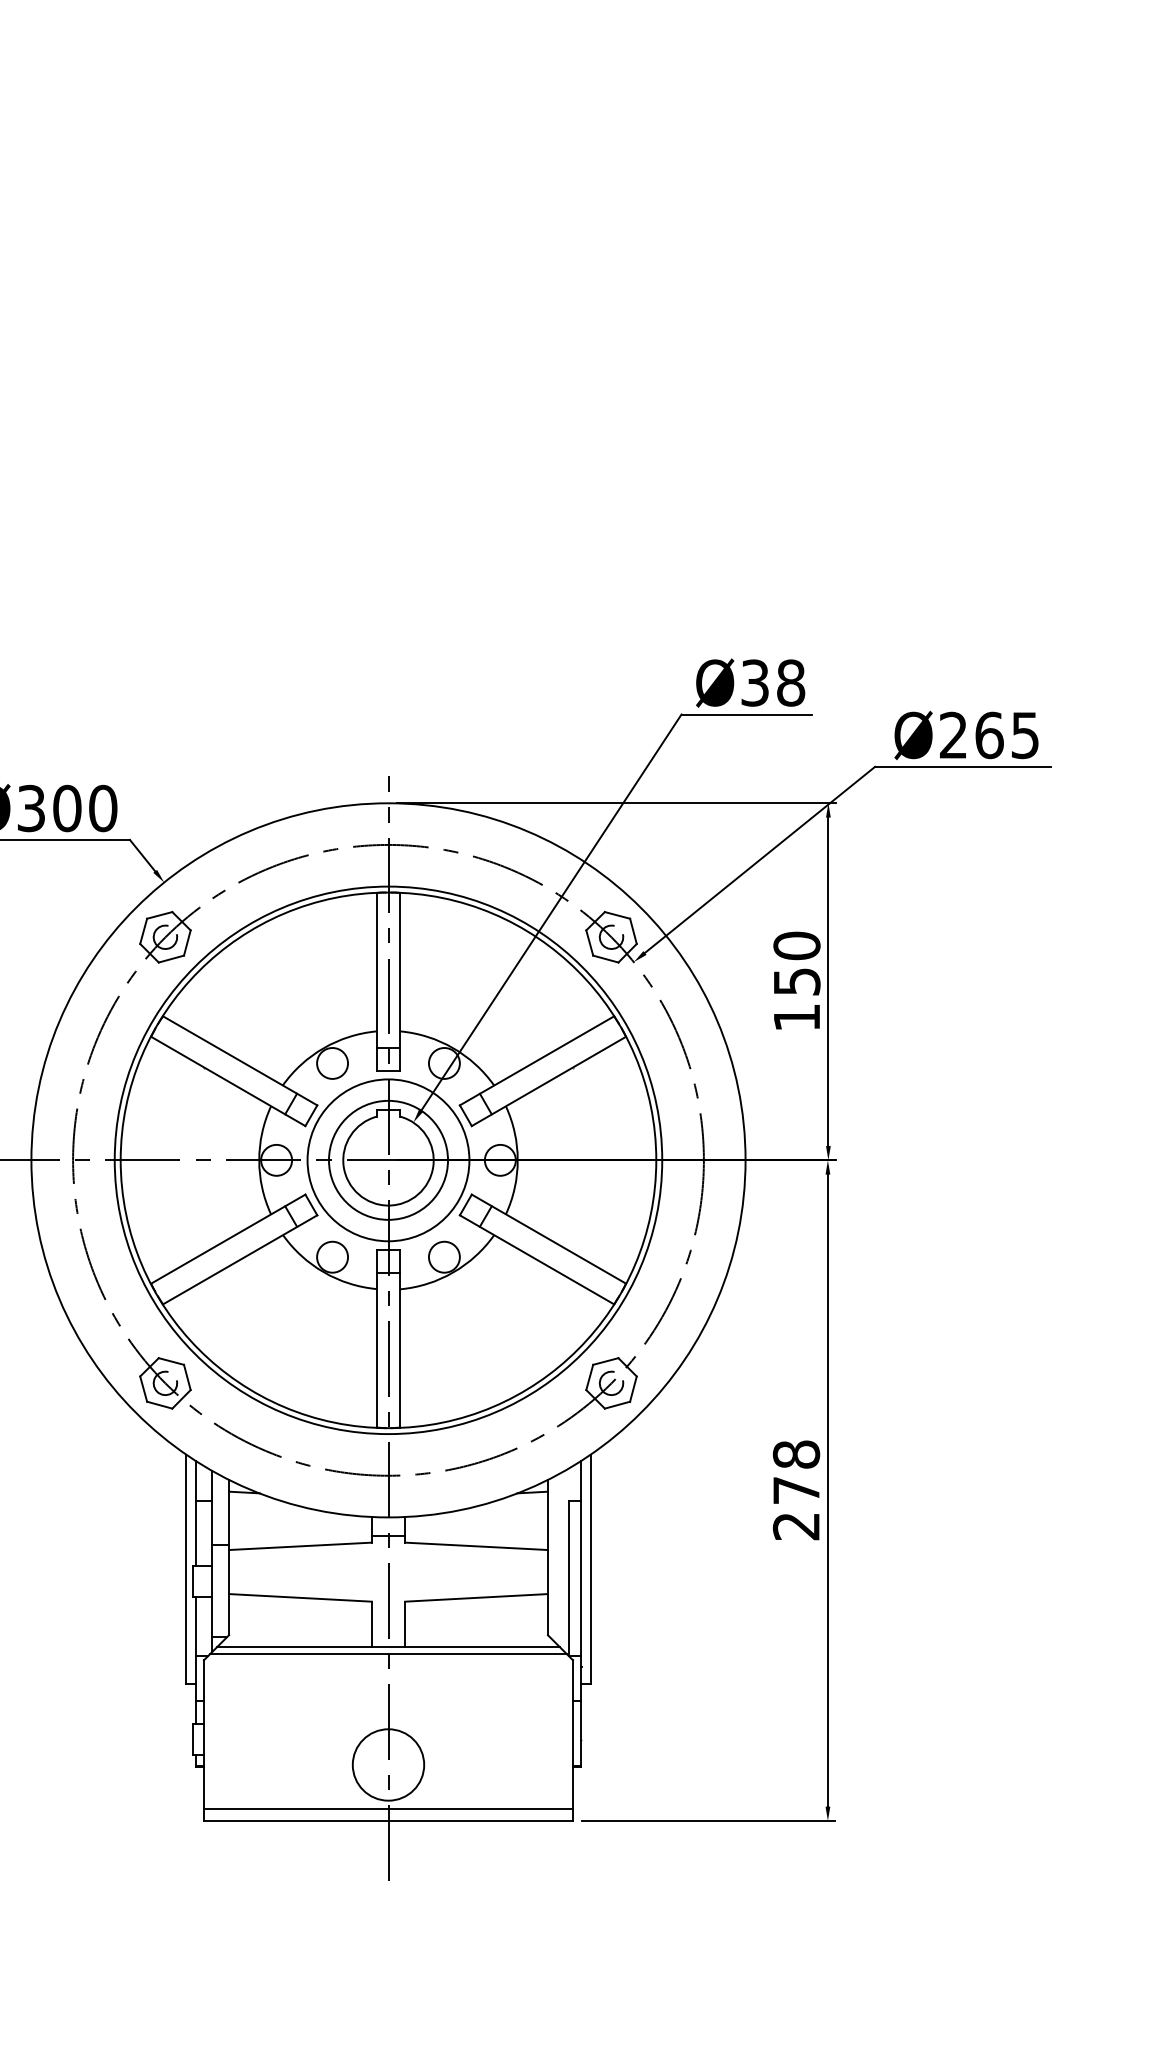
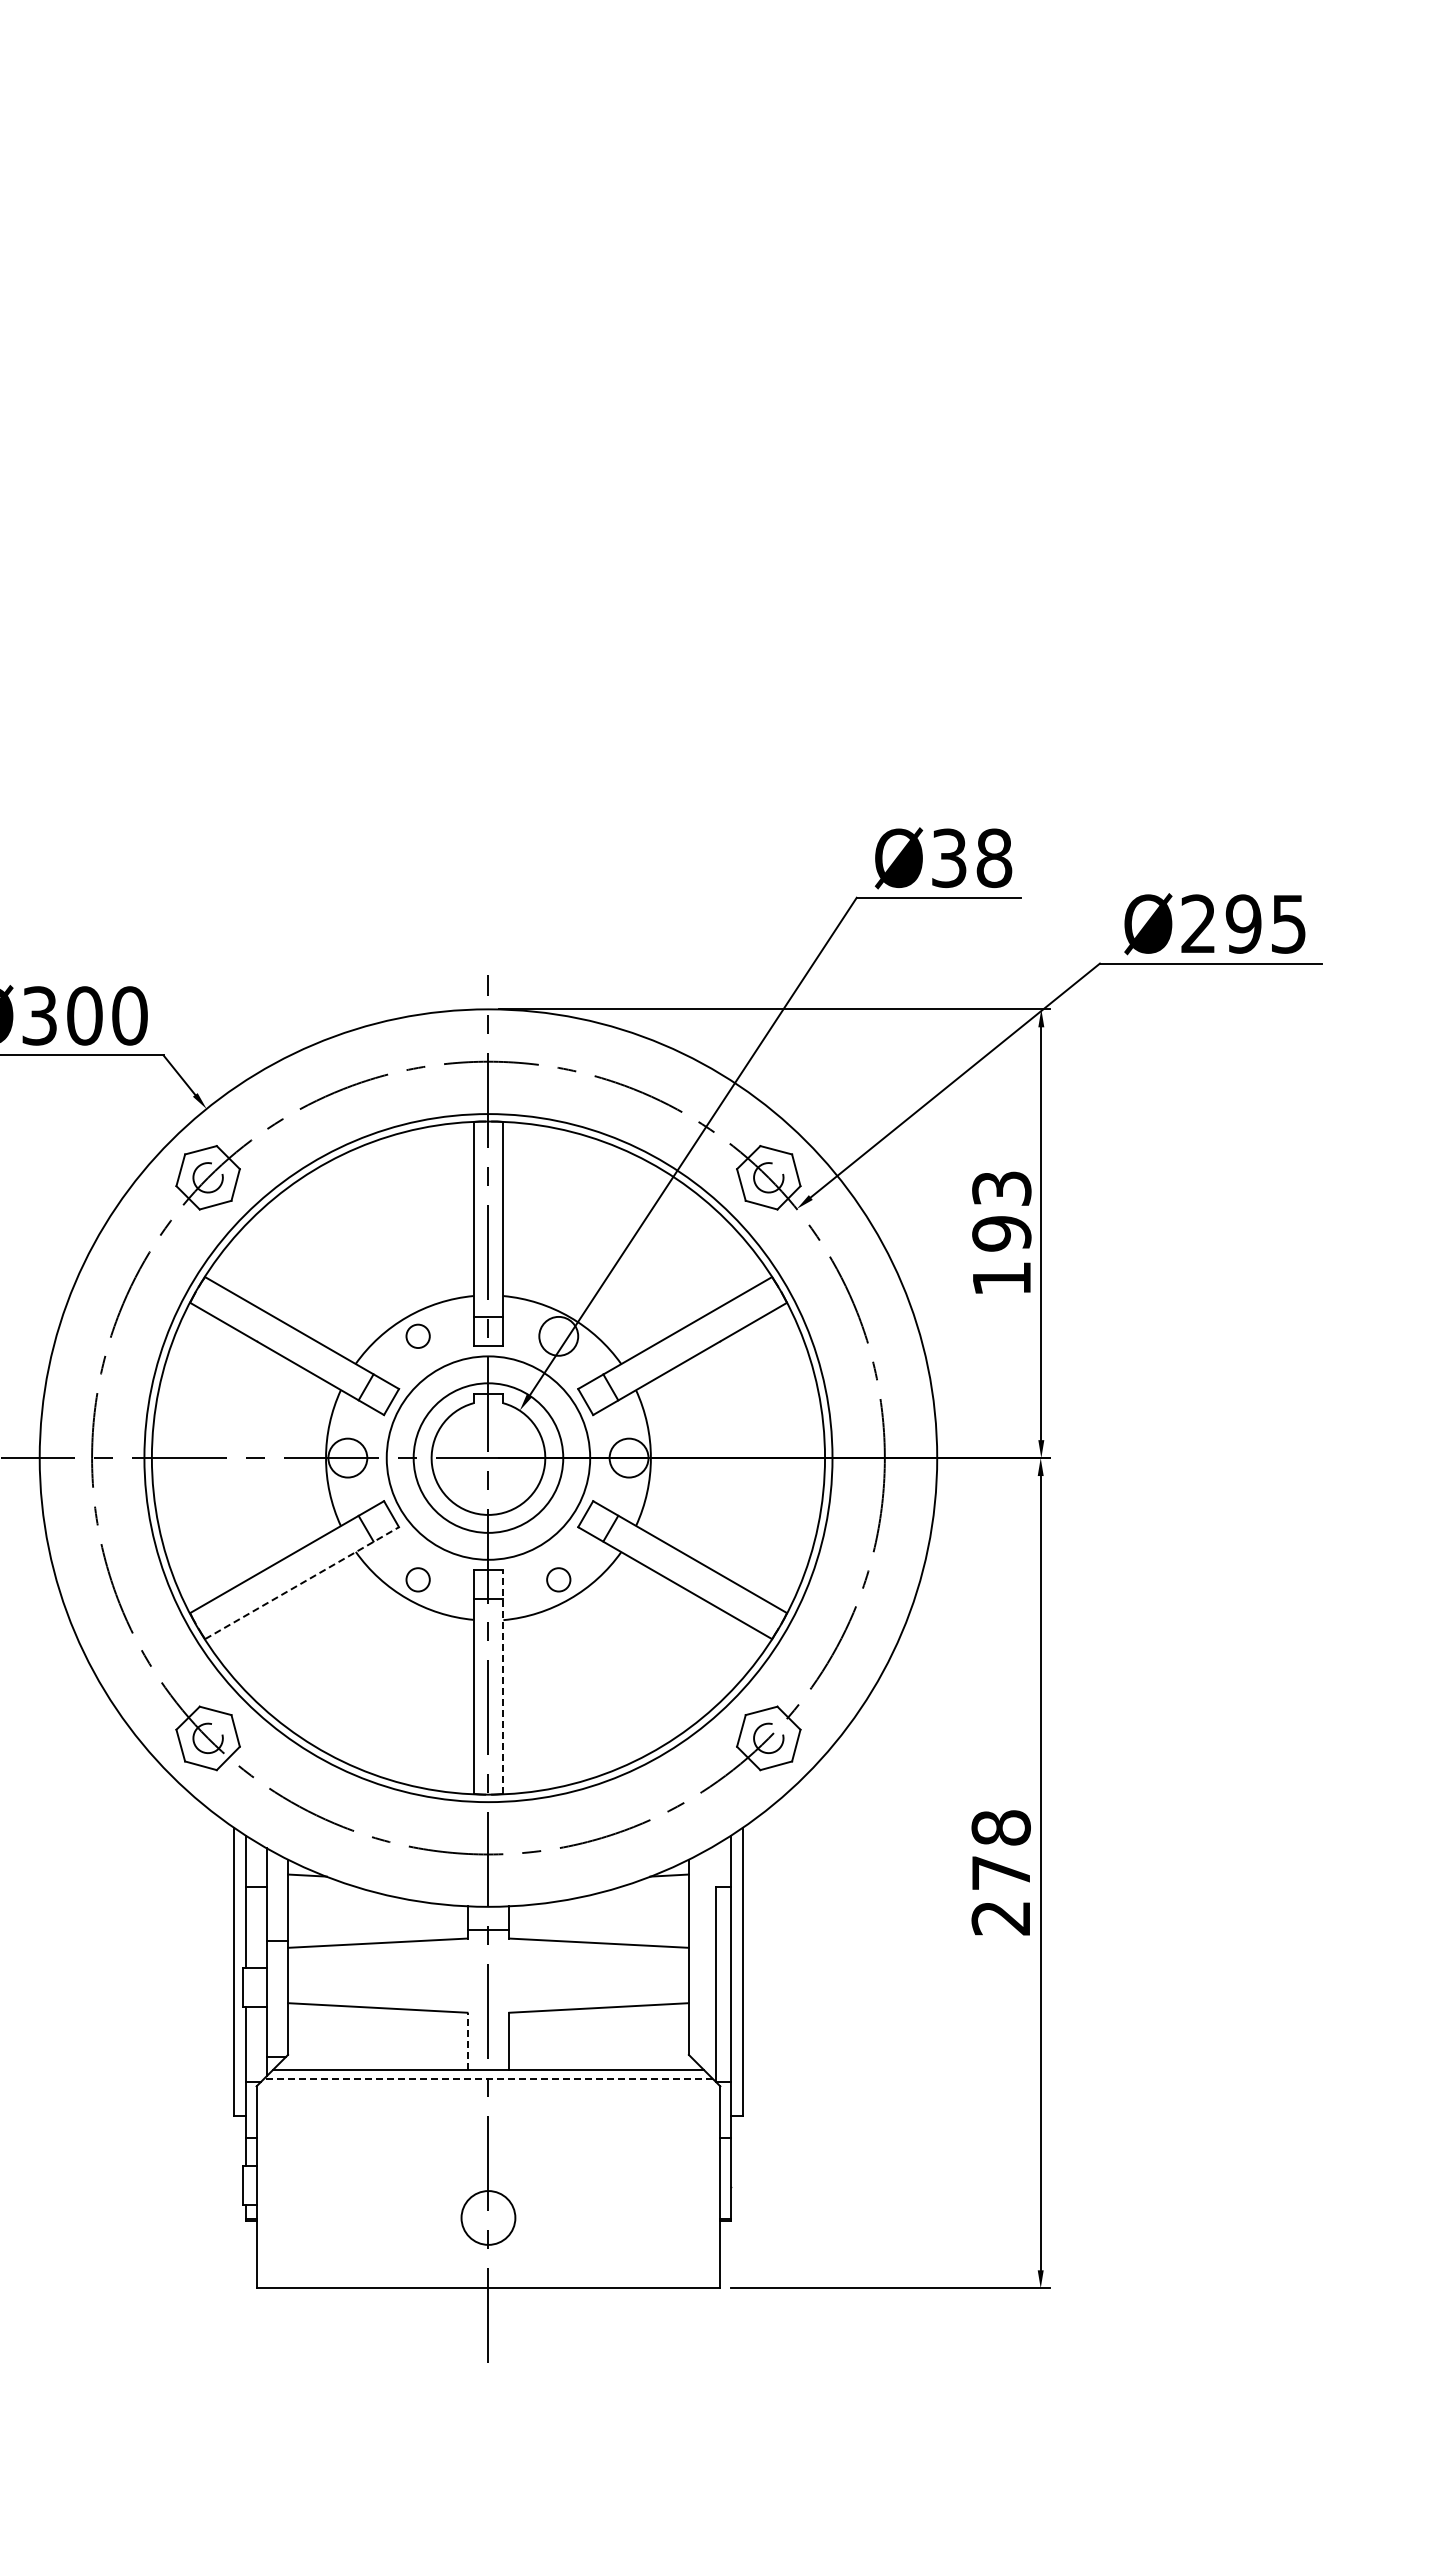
text: (989, 734) -> (1243, 923), Ø265 -> Ø295
text: (796, 963) -> (1001, 1210), 150 -> 193
circle: (332, 1062) -> (417, 1335), size x0.6
circle: (332, 1256) -> (417, 1579), size x0.6
circle: (444, 1256) -> (558, 1579), size x0.6
line: (240, 1260) -> (302, 1583), solid -> dashed
line: (400, 1338) -> (503, 1682), solid -> dashed
line: (371, 1624) -> (467, 2041), solid -> dashed
line: (387, 1654) -> (487, 2078), solid -> dashed
circle: (388, 1764) -> (488, 2217), size x0.6
line: (388, 1809) -> (488, 2273), removed

